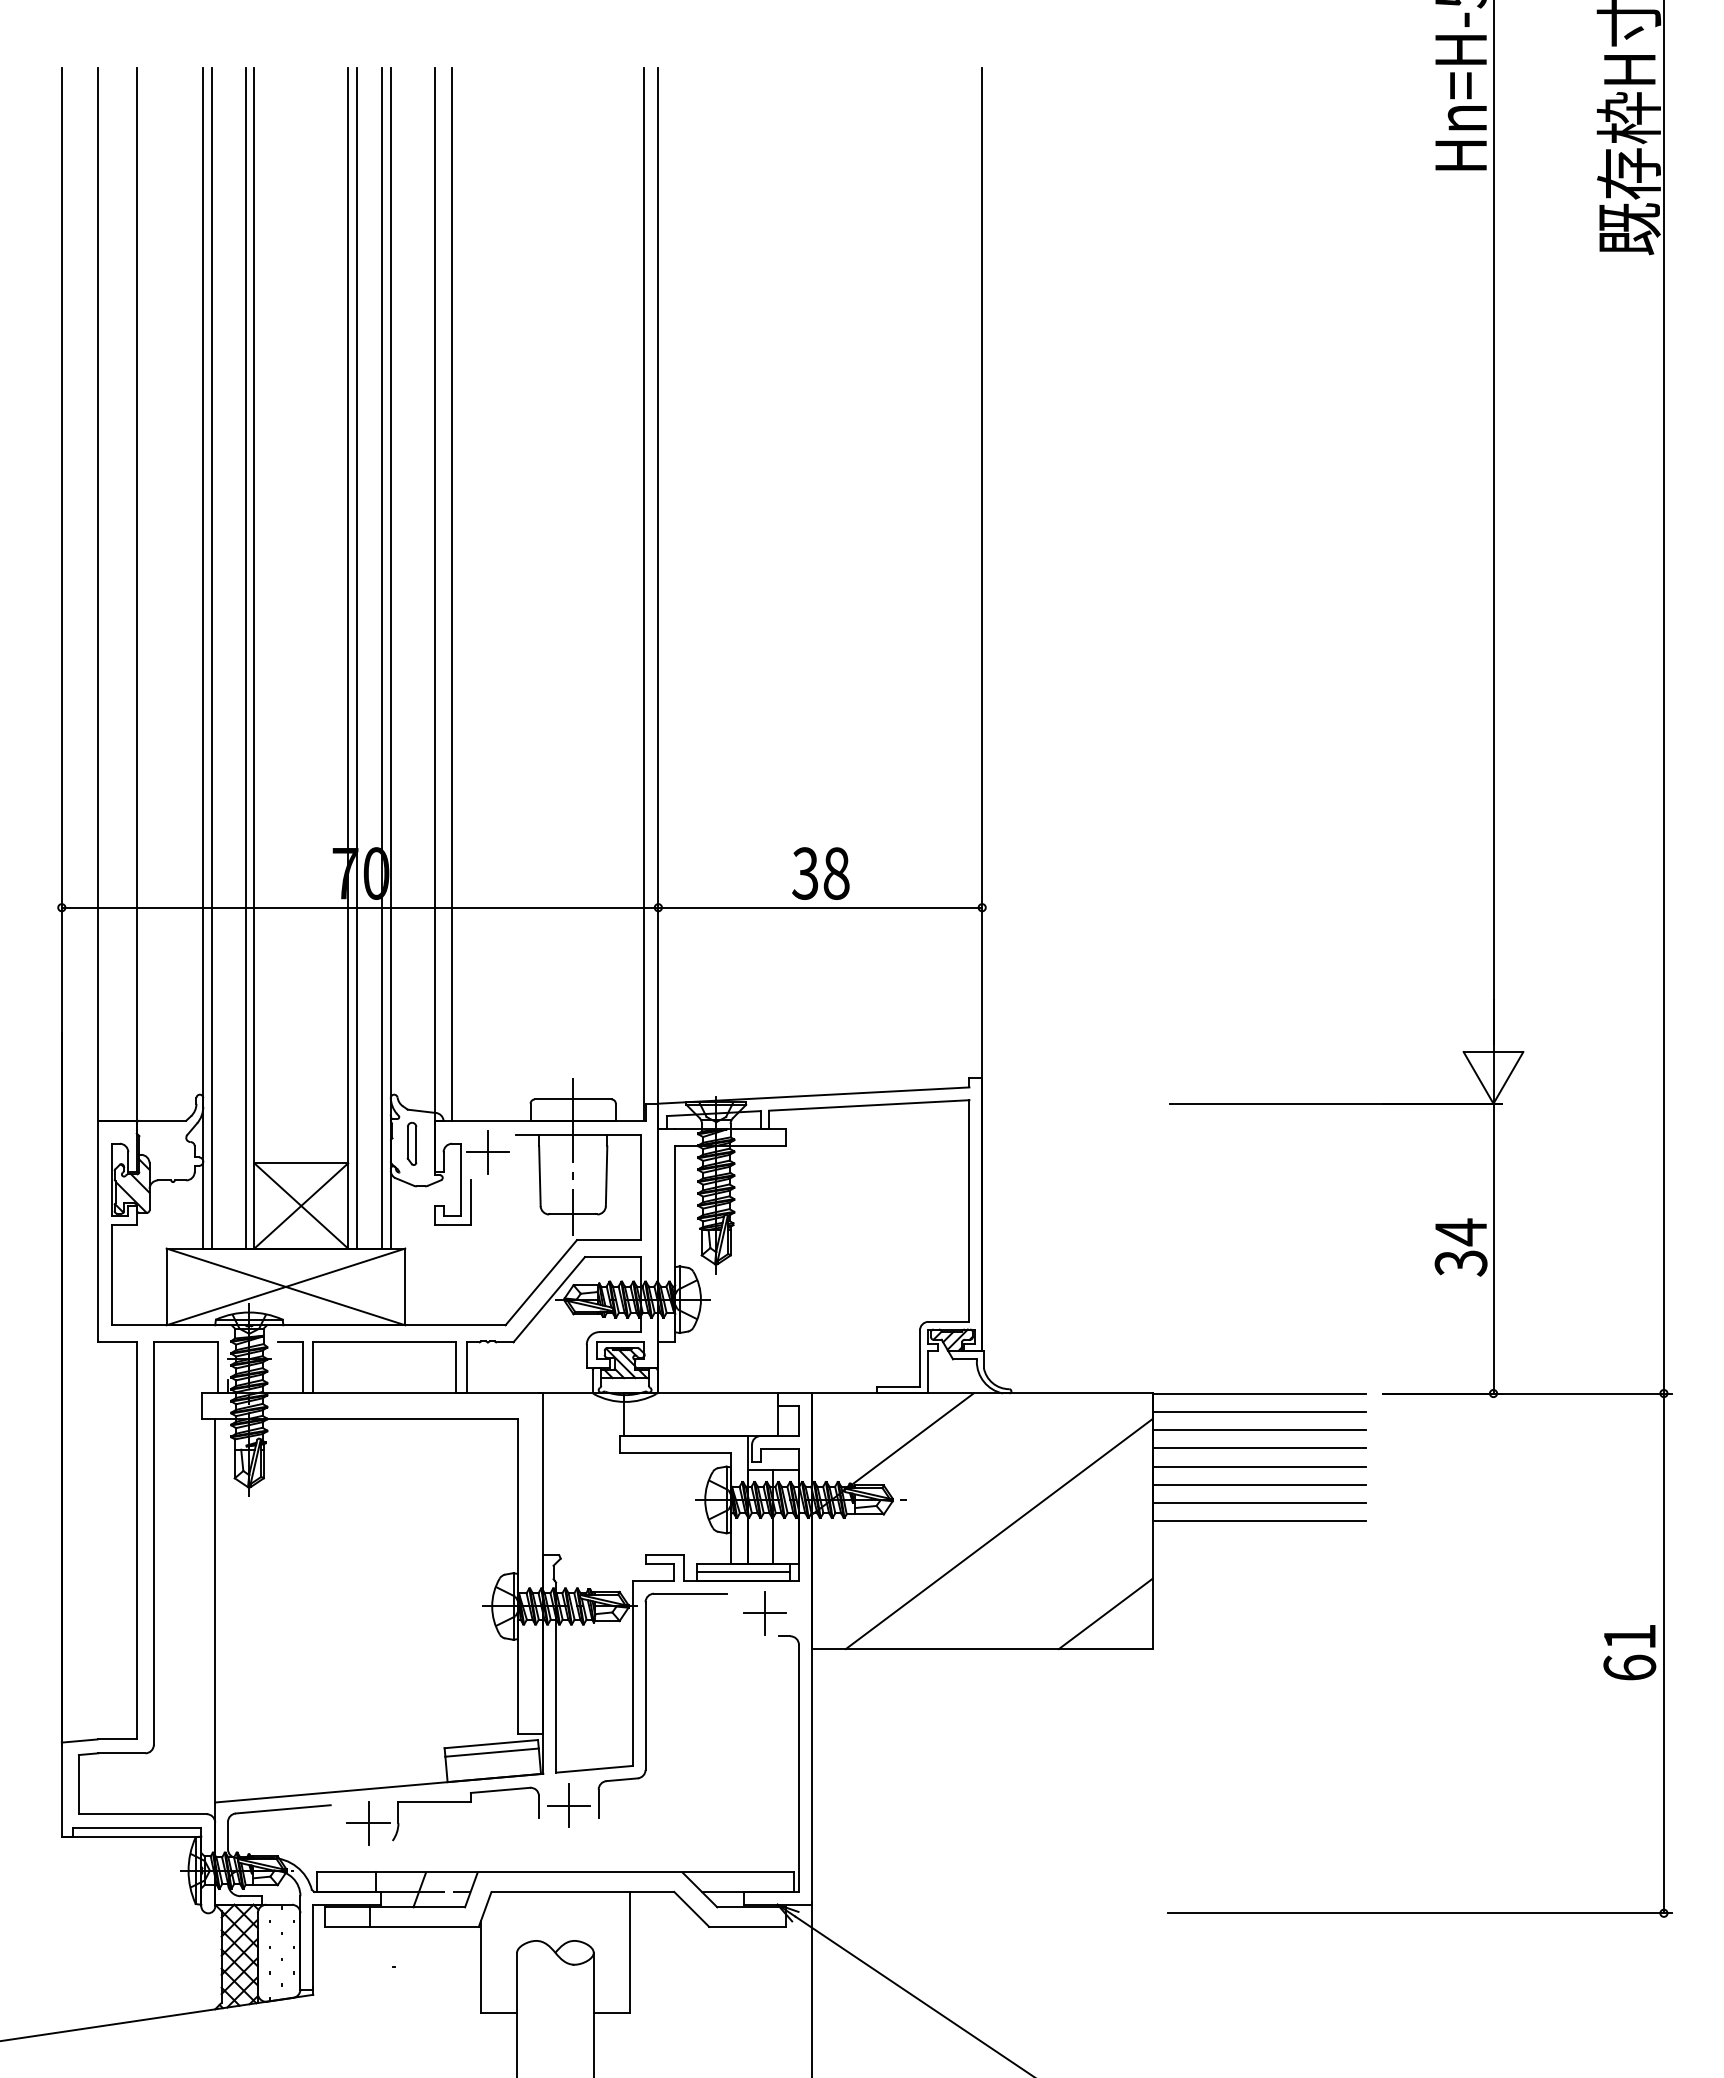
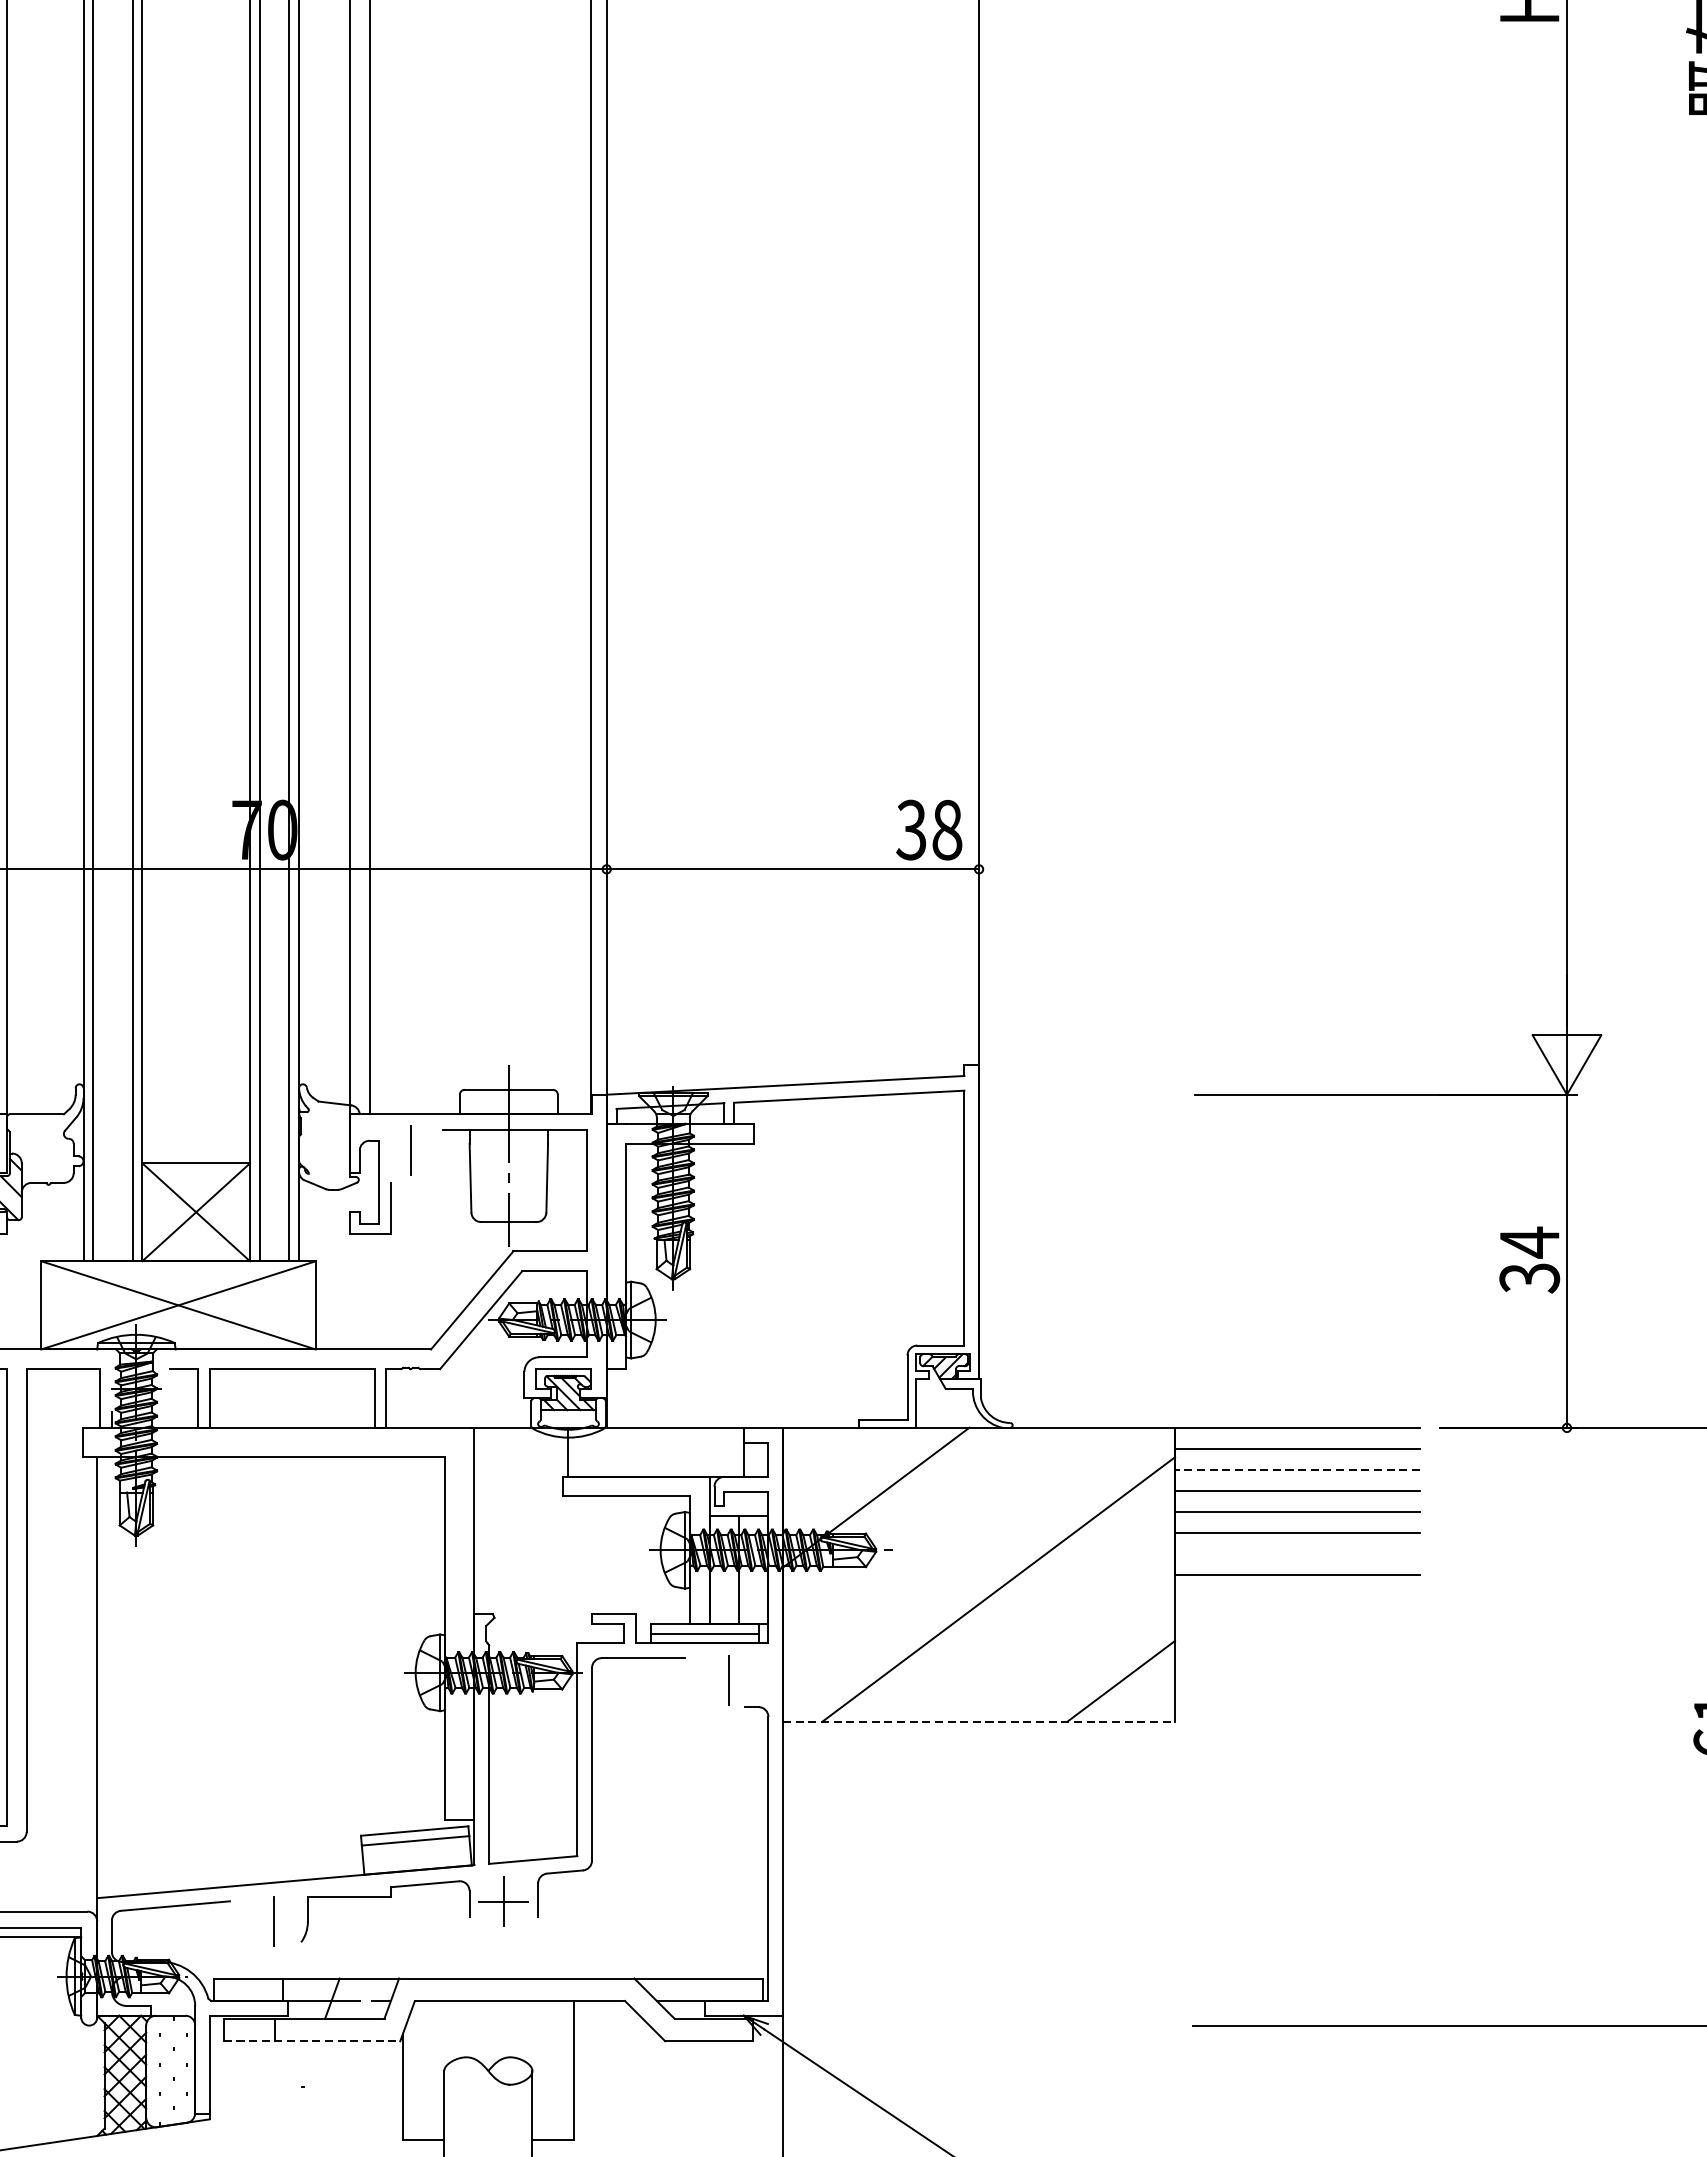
text: (820, 873) -> (928, 830), moved
part: (411, 1143) -> (322, 1140), removed
line: (487, 1152) -> (410, 1150), removed
line: (1259, 1430) -> (1297, 1470), solid -> dashed
line: (1258, 1503) -> (1296, 1554), removed
line: (764, 1613) -> (728, 1680), removed
line: (982, 1649) -> (979, 1722), solid -> dashed
line: (368, 1823) -> (273, 1922), removed
line: (402, 1926) -> (312, 2040), solid -> dashed

